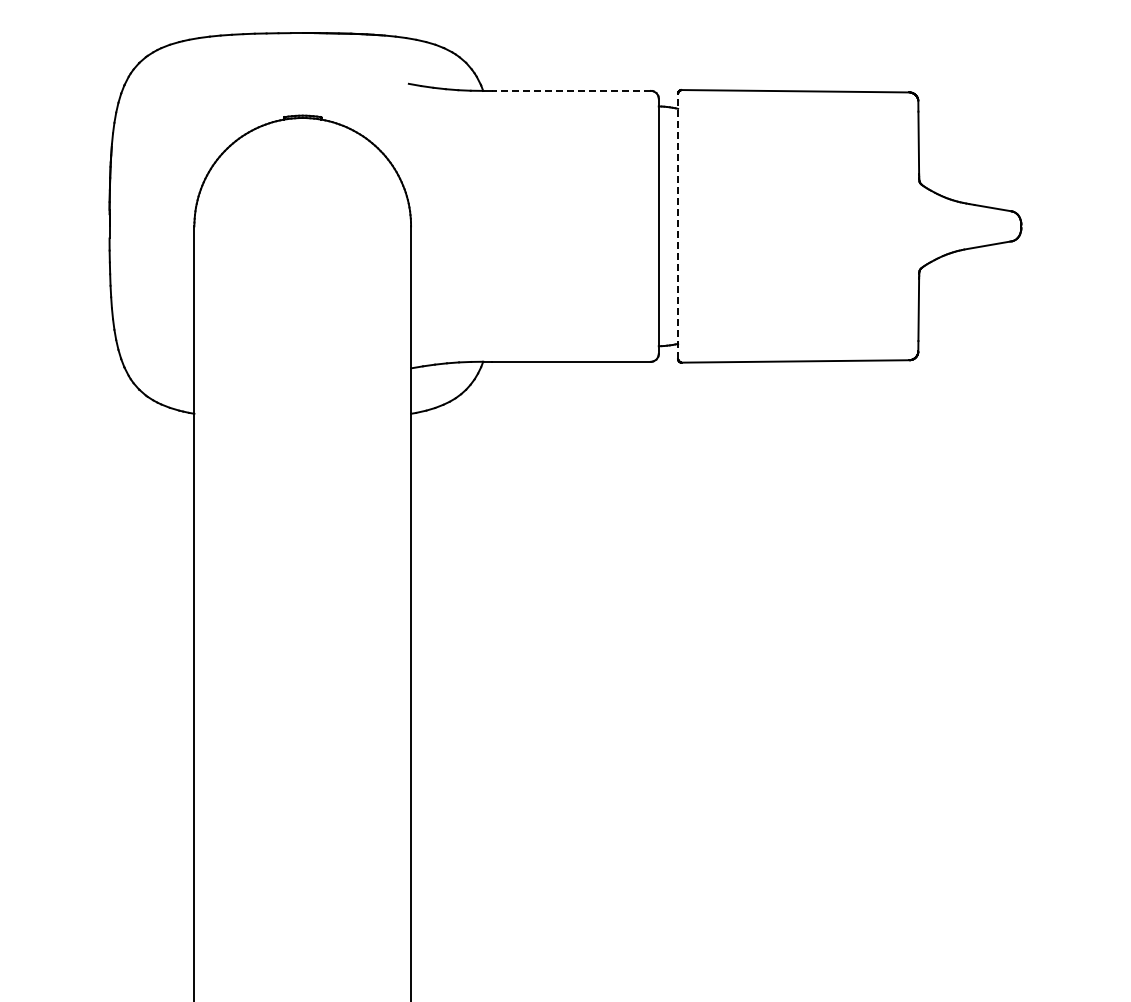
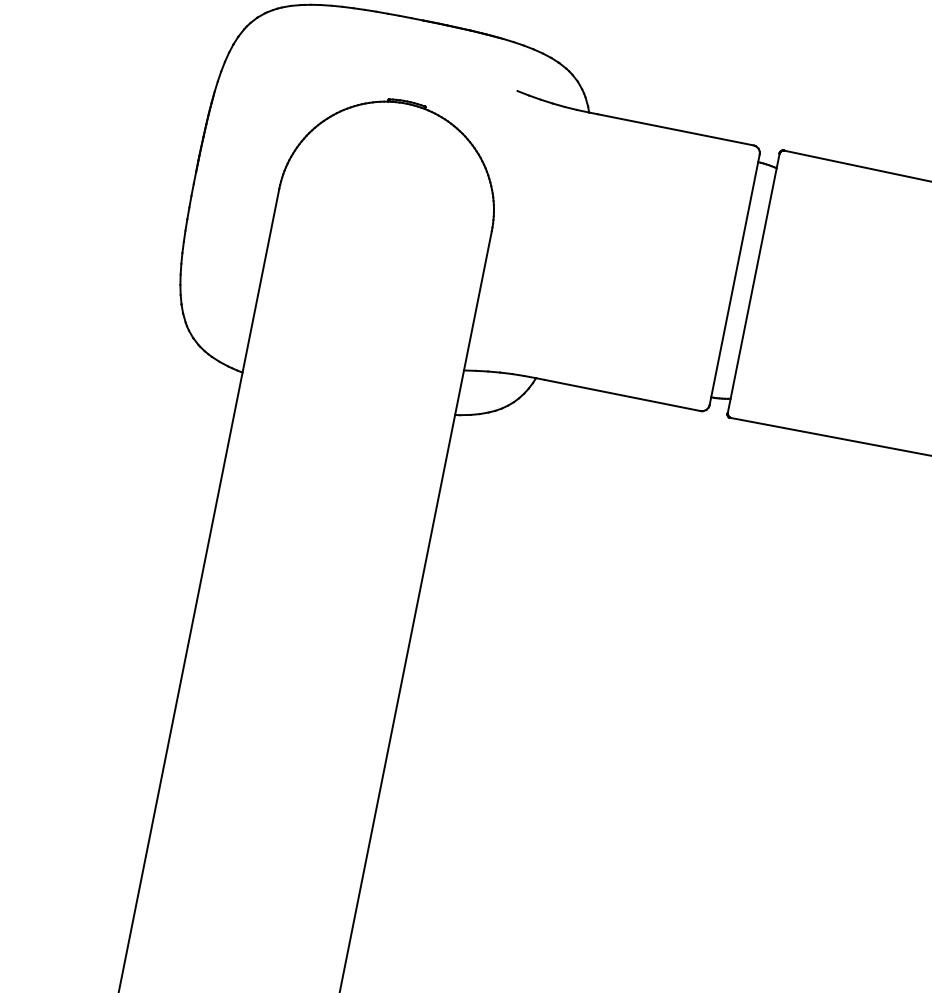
line: (571, 90) -> (675, 129), dashed -> solid
line: (678, 225) -> (754, 282), dashed -> solid

